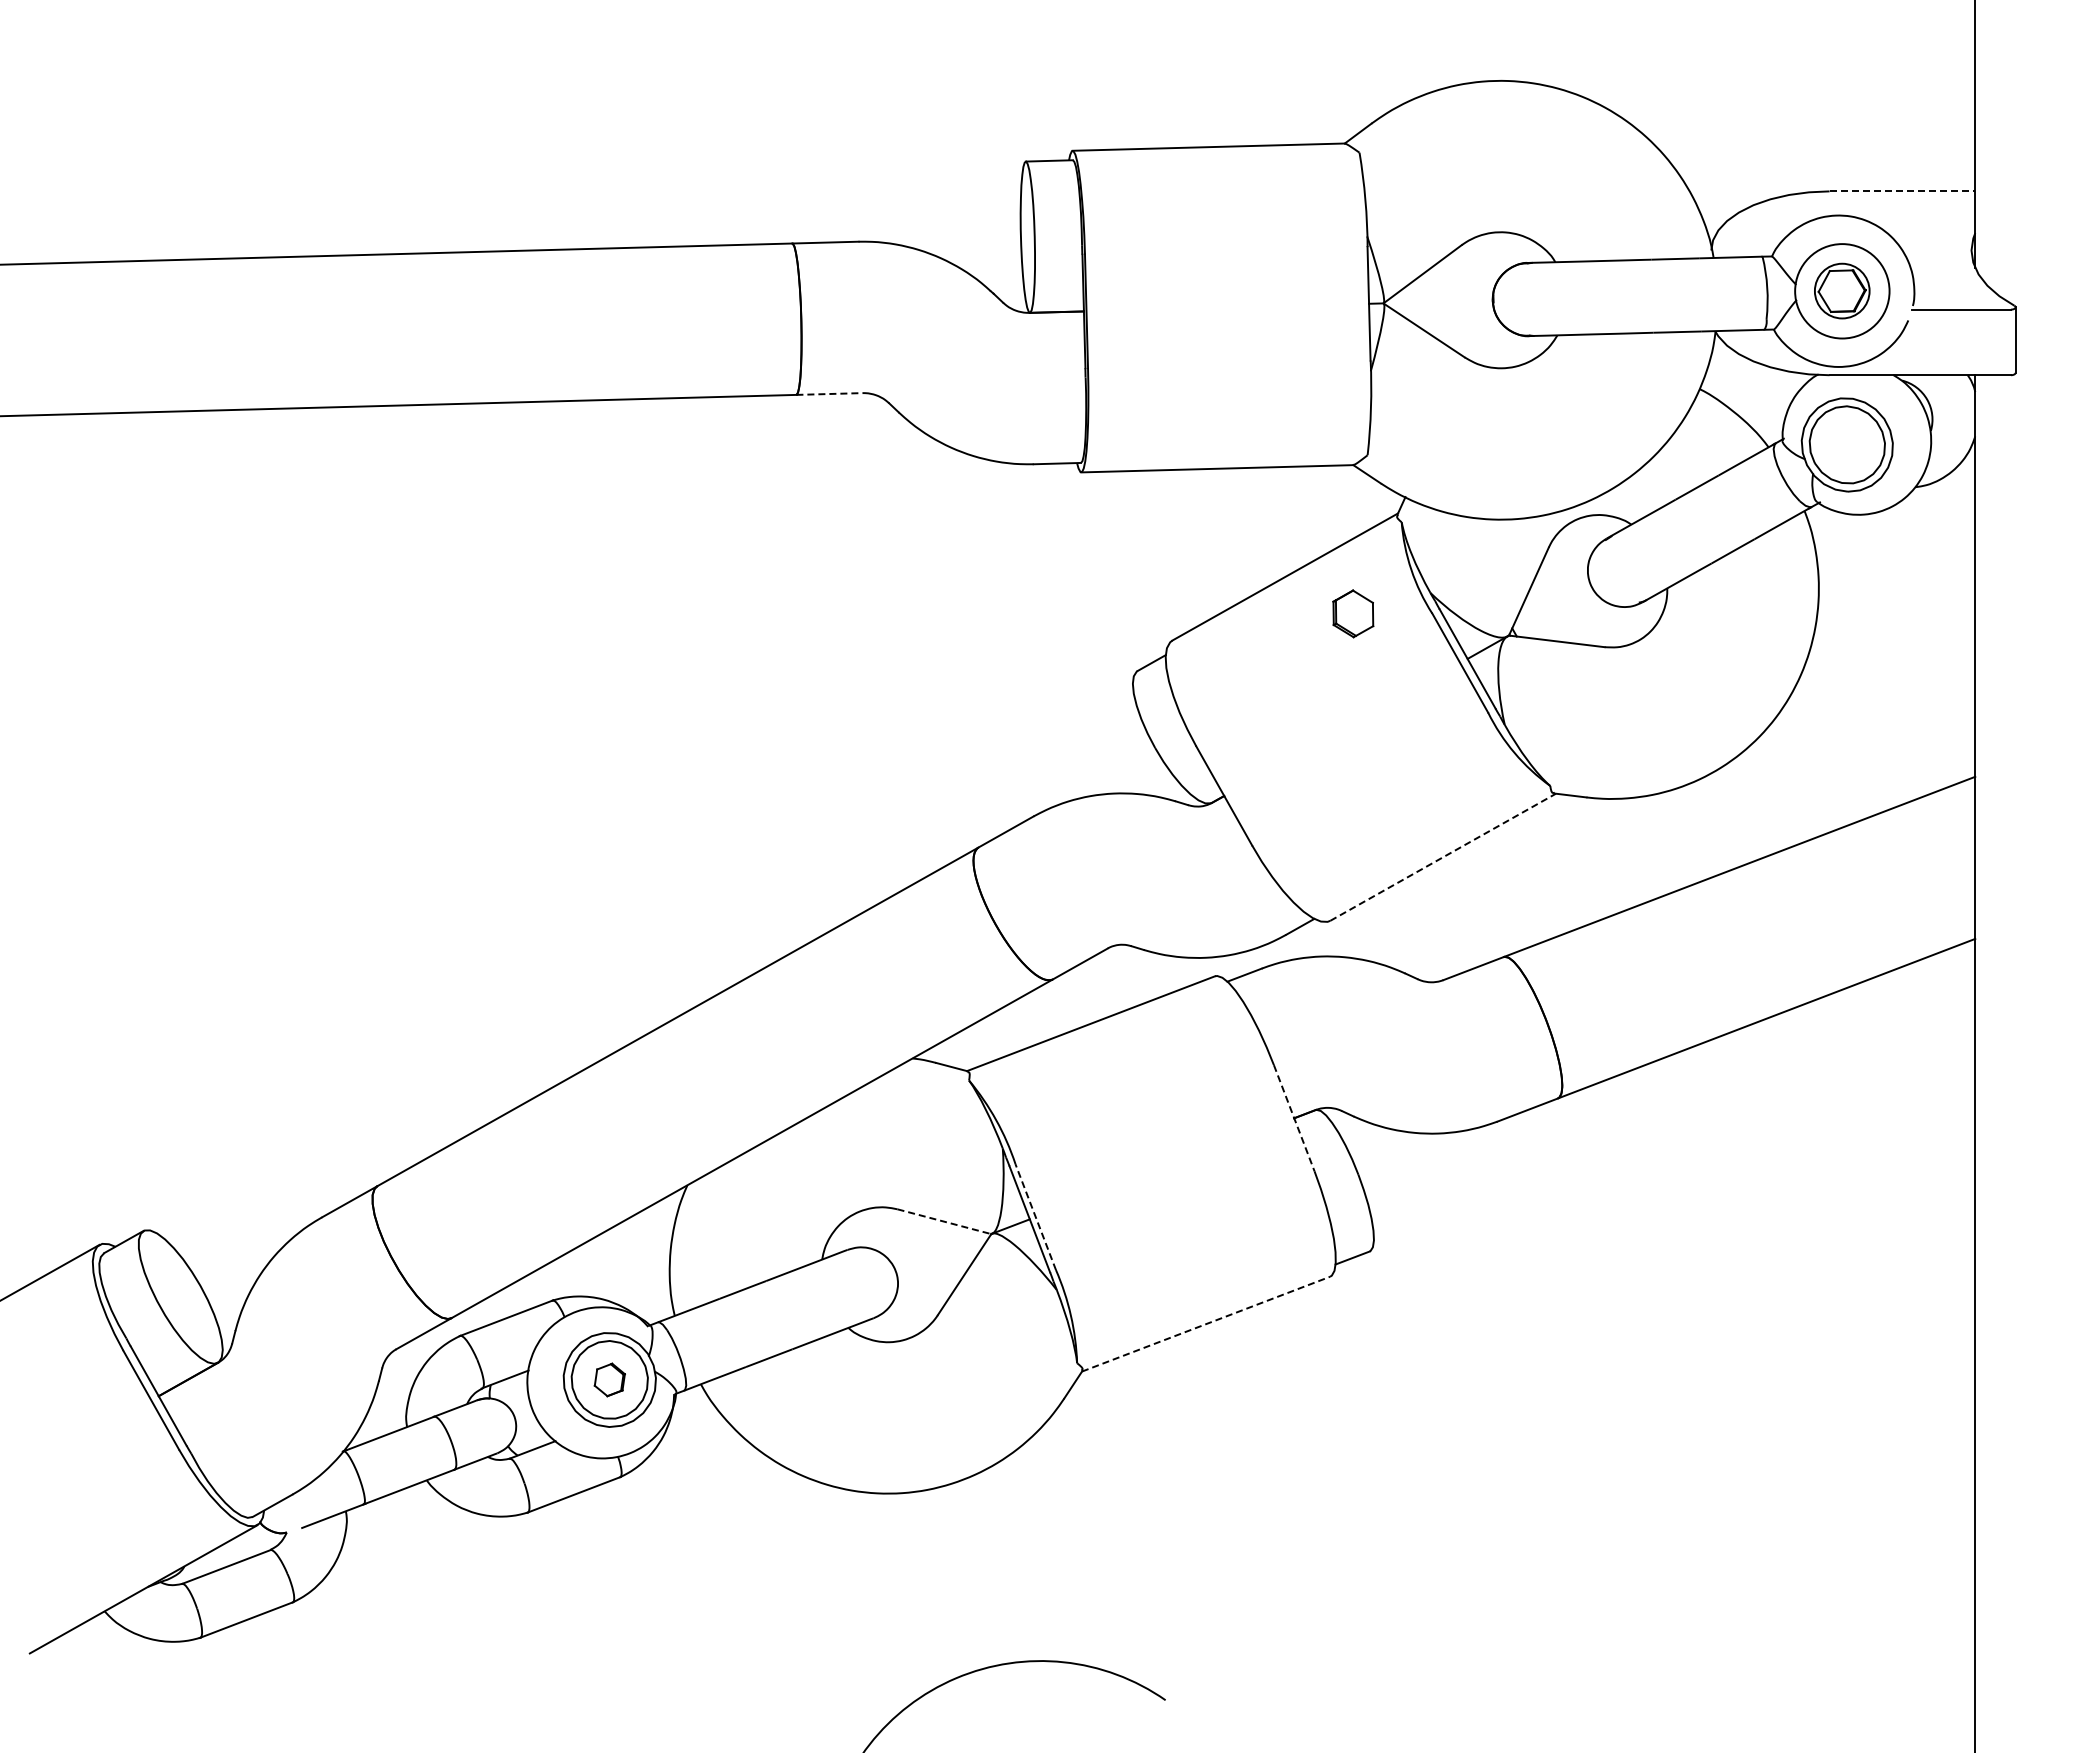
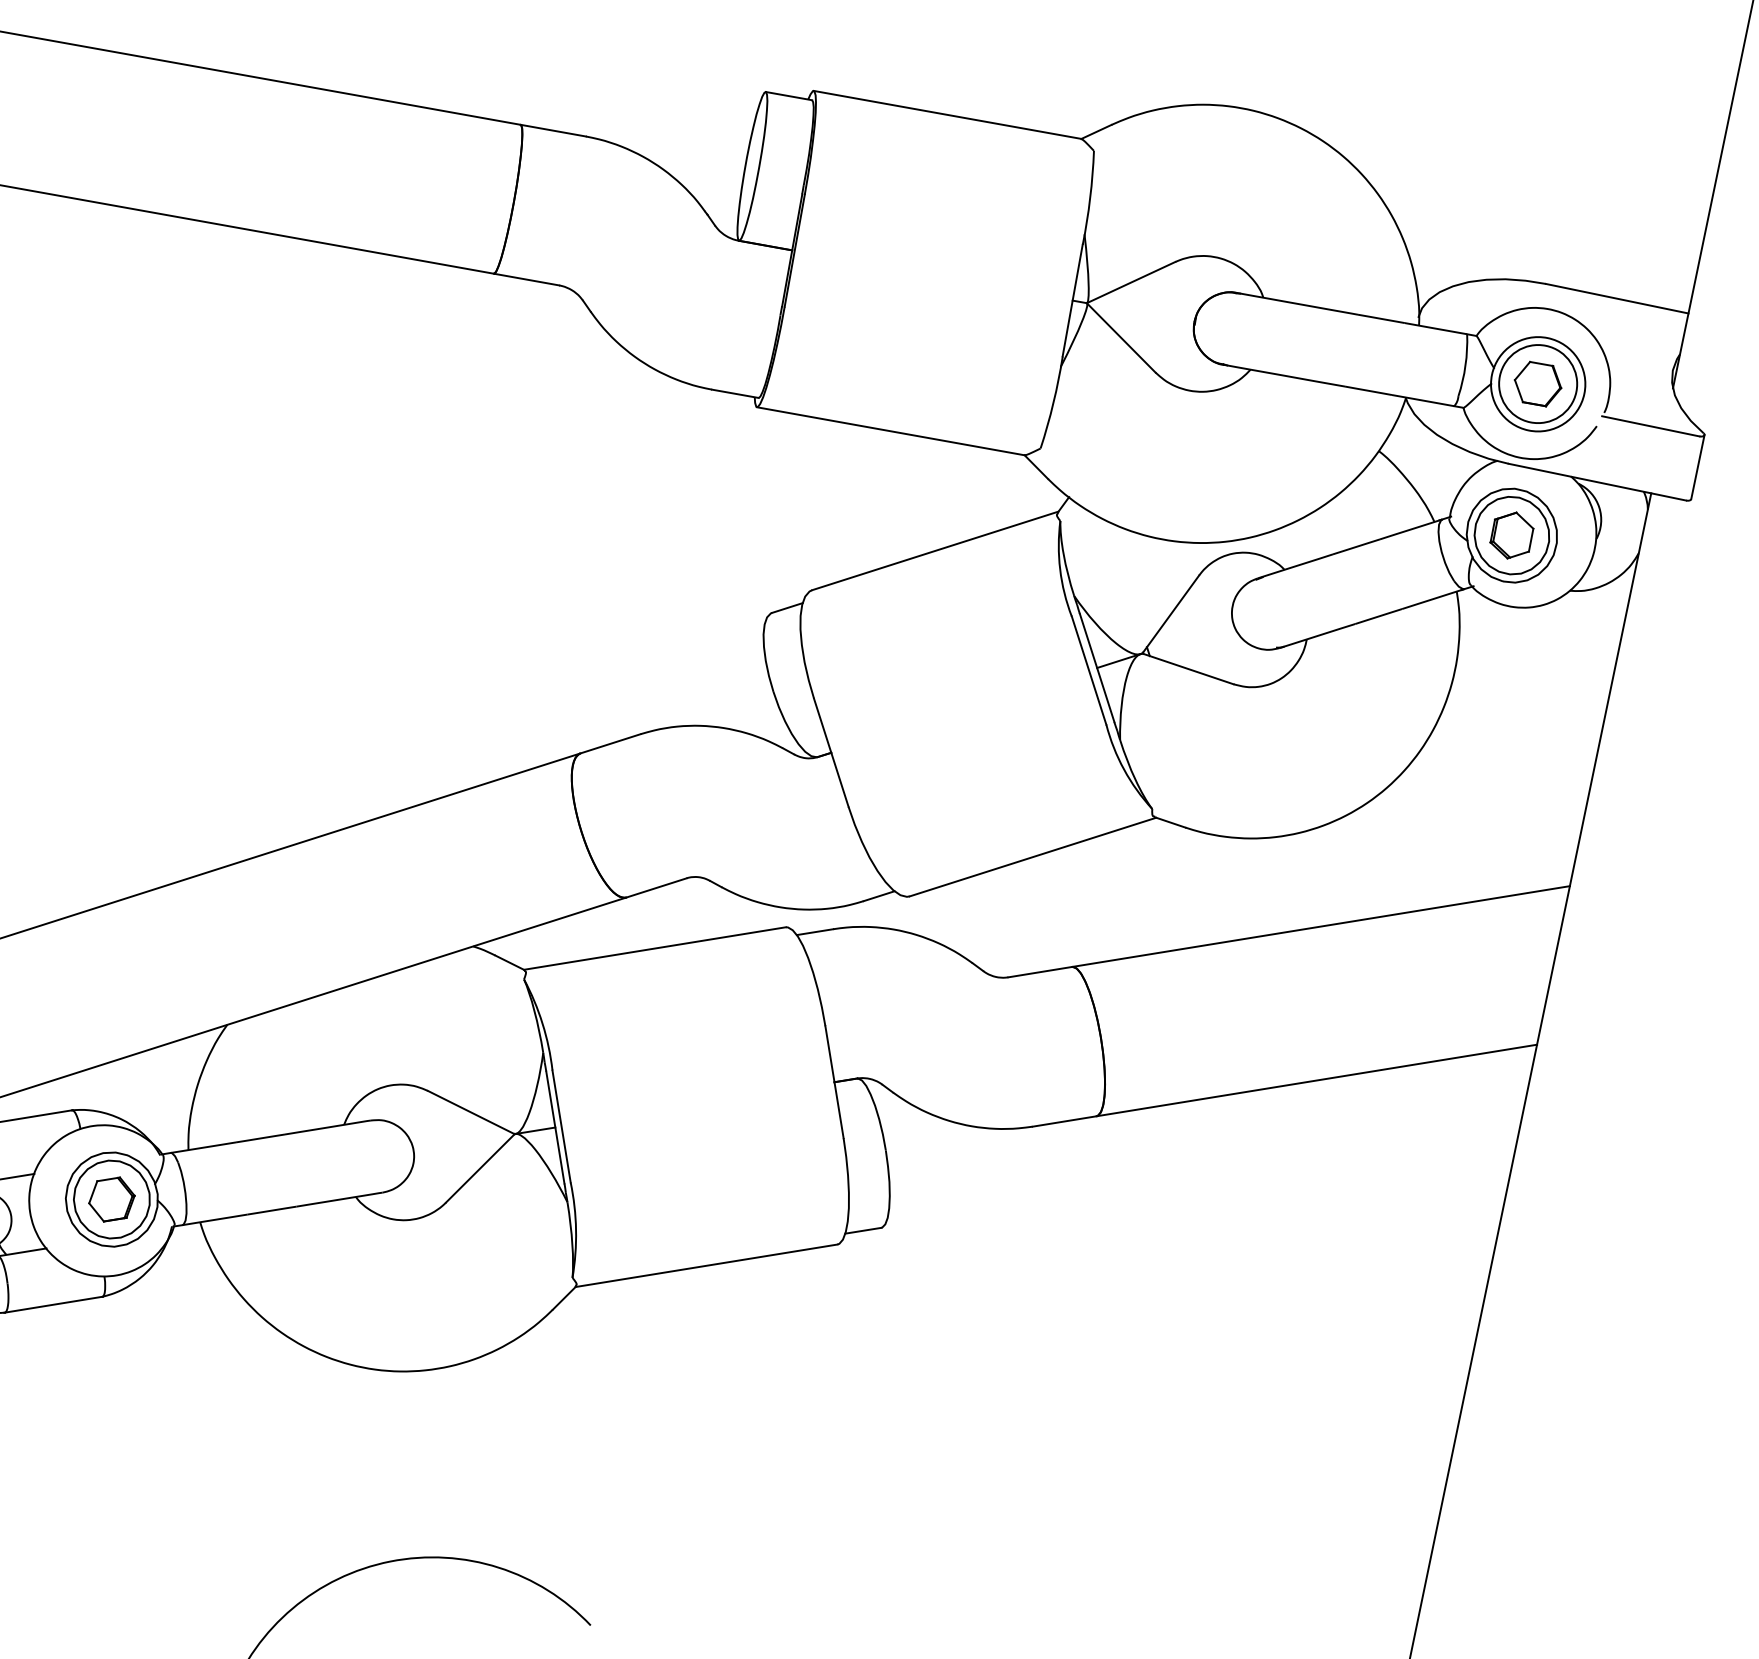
line: (1902, 191) -> (1617, 298), dashed -> solid
circle: (1842, 291) -> (1538, 384), size x1.43
line: (830, 394) -> (527, 280), dashed -> solid
part: (1353, 613) -> (1512, 535), moved
line: (1443, 857) -> (1033, 857), dashed -> solid
line: (1294, 1118) -> (834, 1082), dashed -> solid
line: (1035, 1217) -> (561, 1126), dashed -> solid
line: (943, 1221) -> (470, 1112), dashed -> solid
line: (1206, 1324) -> (706, 1266), dashed -> solid
part: (609, 1379) -> (111, 1199), size x1.43

